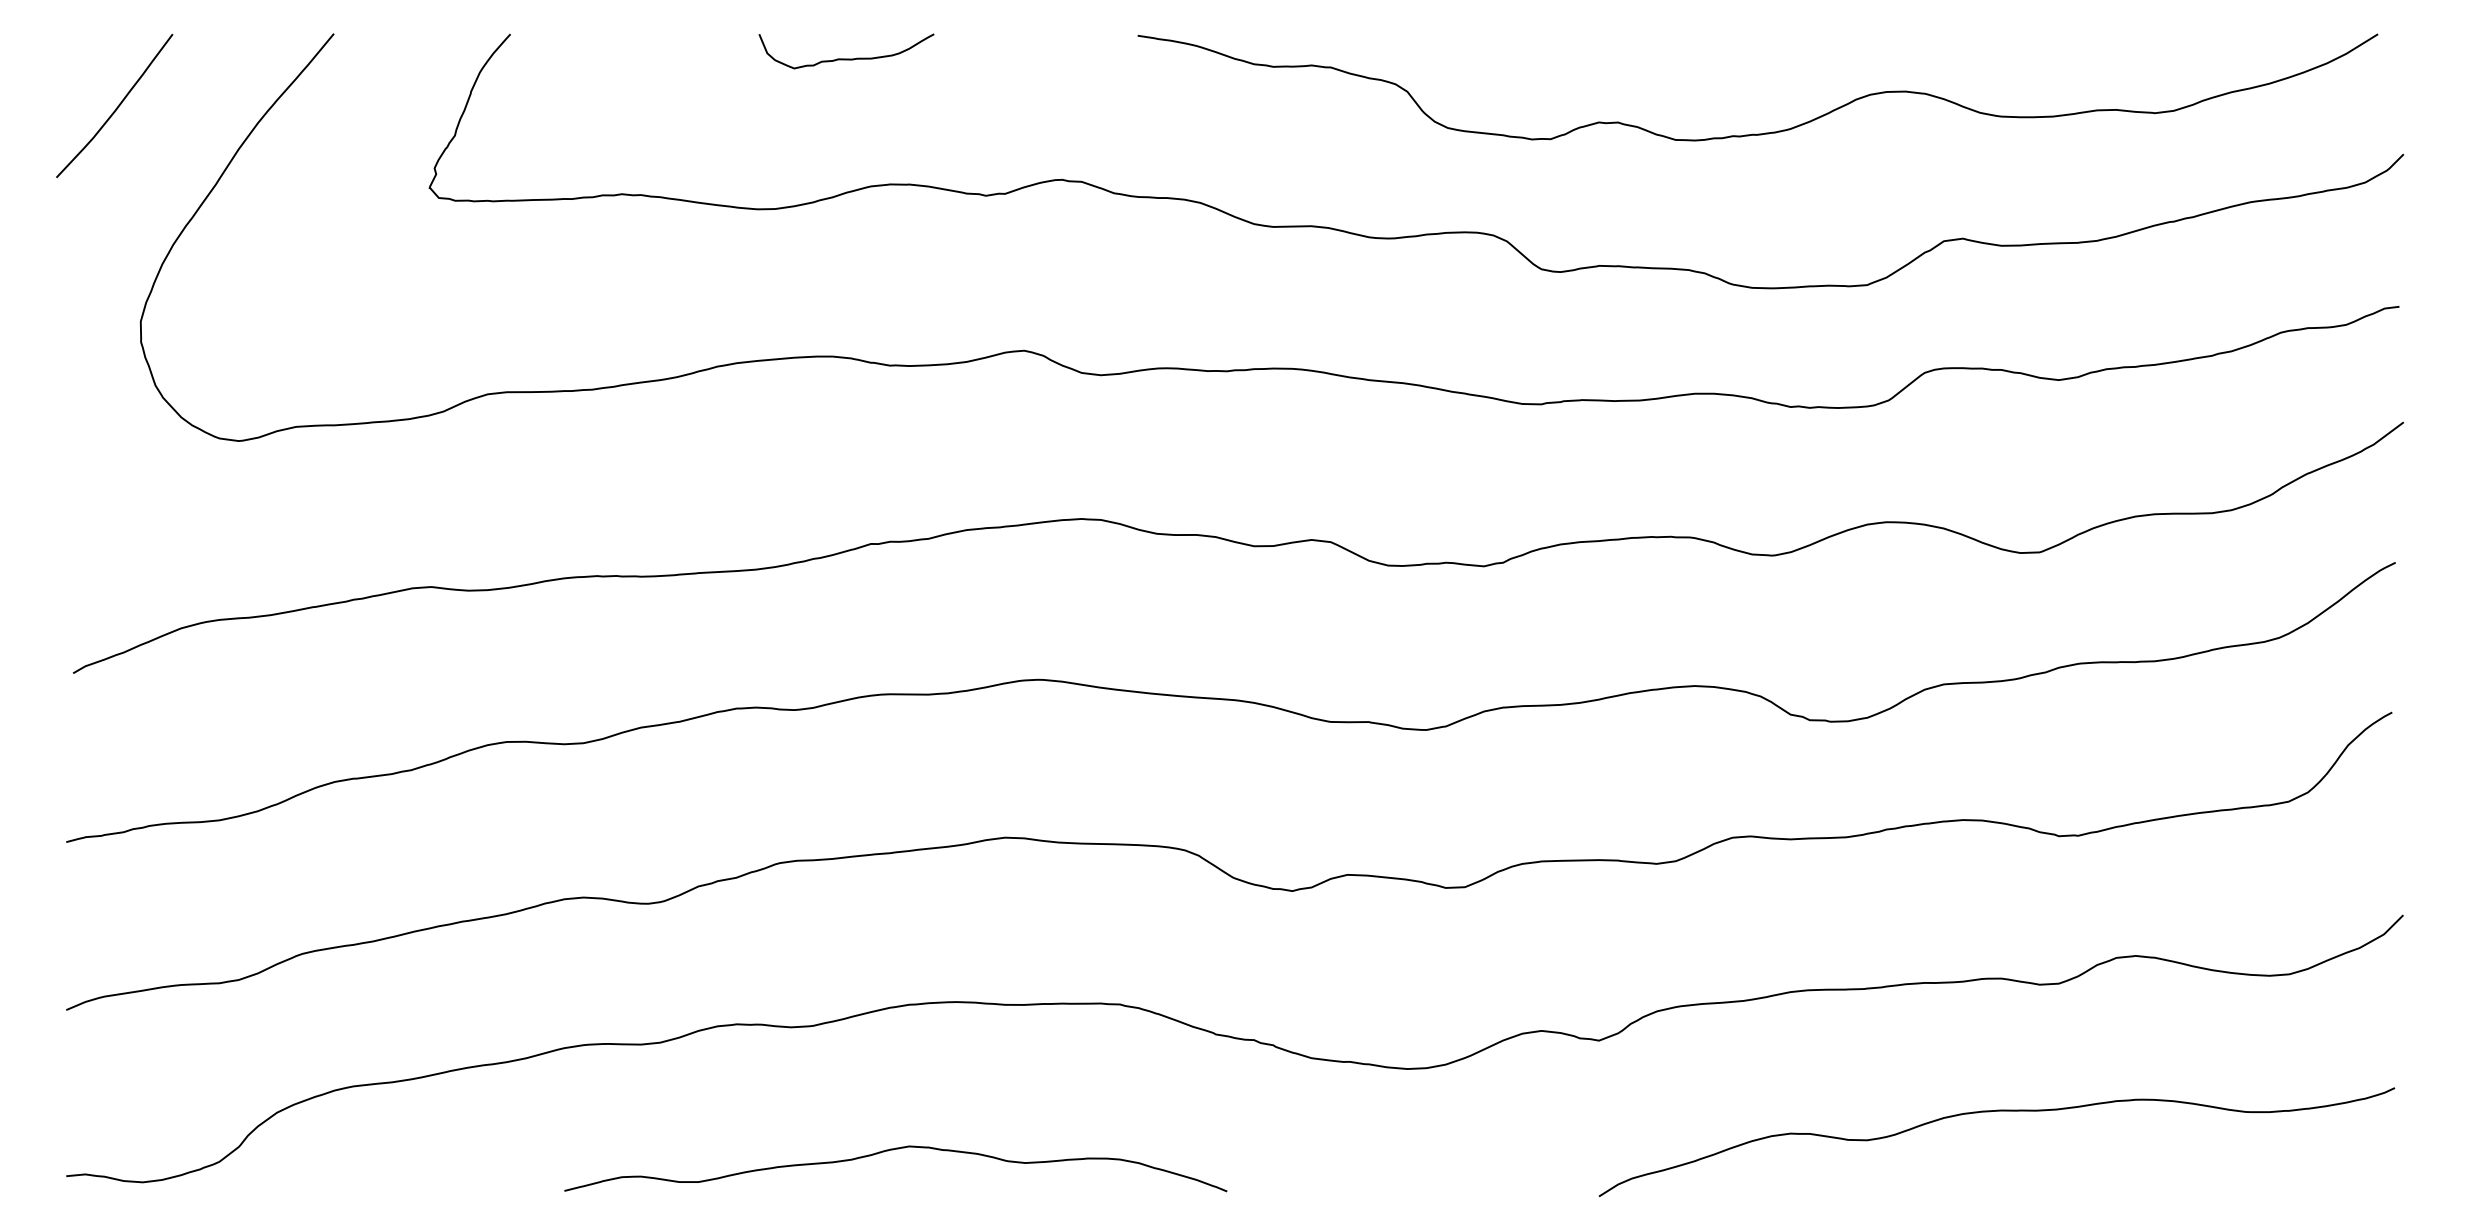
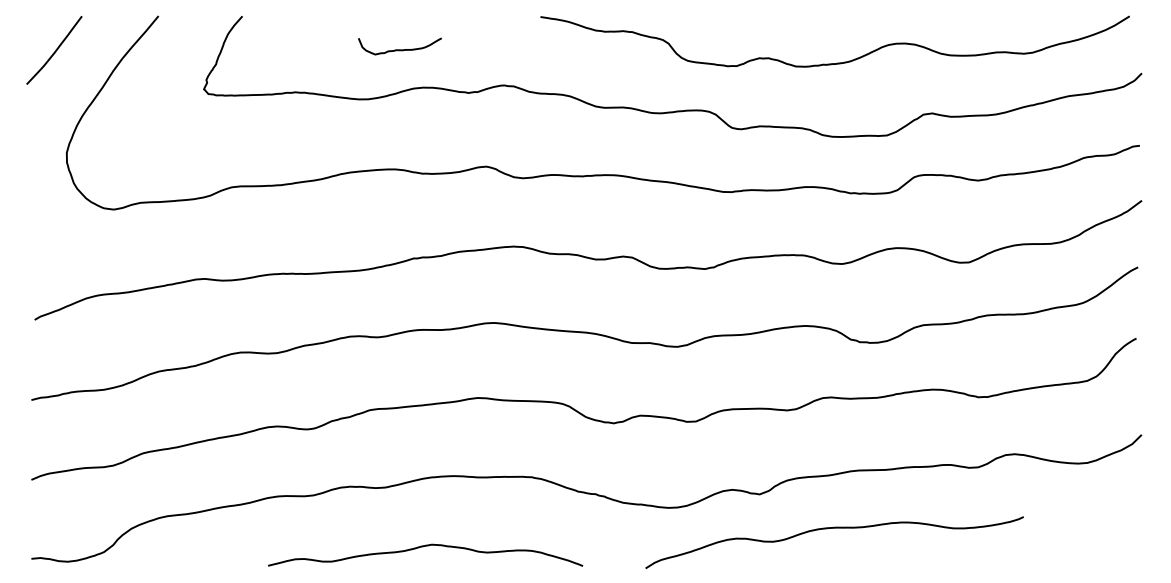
curve: (845, 57) -> (399, 49), moved
curve: (1996, 1112) -> (834, 528), moved

